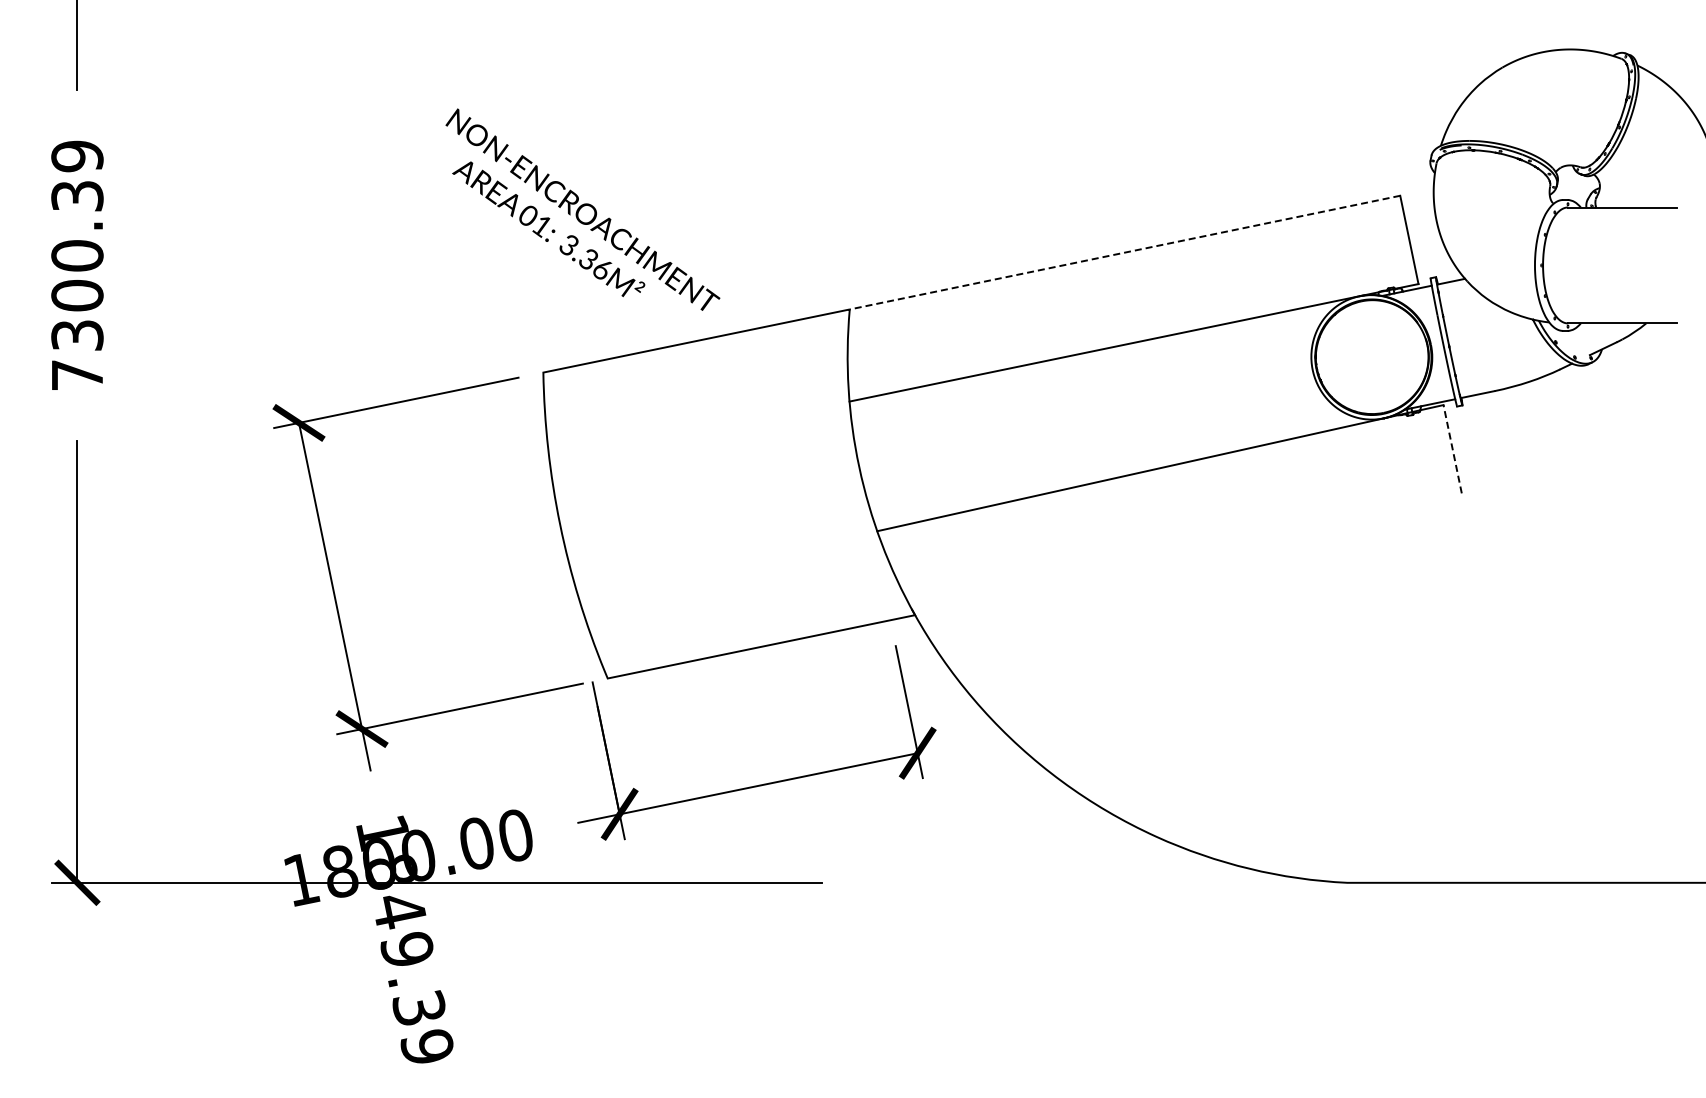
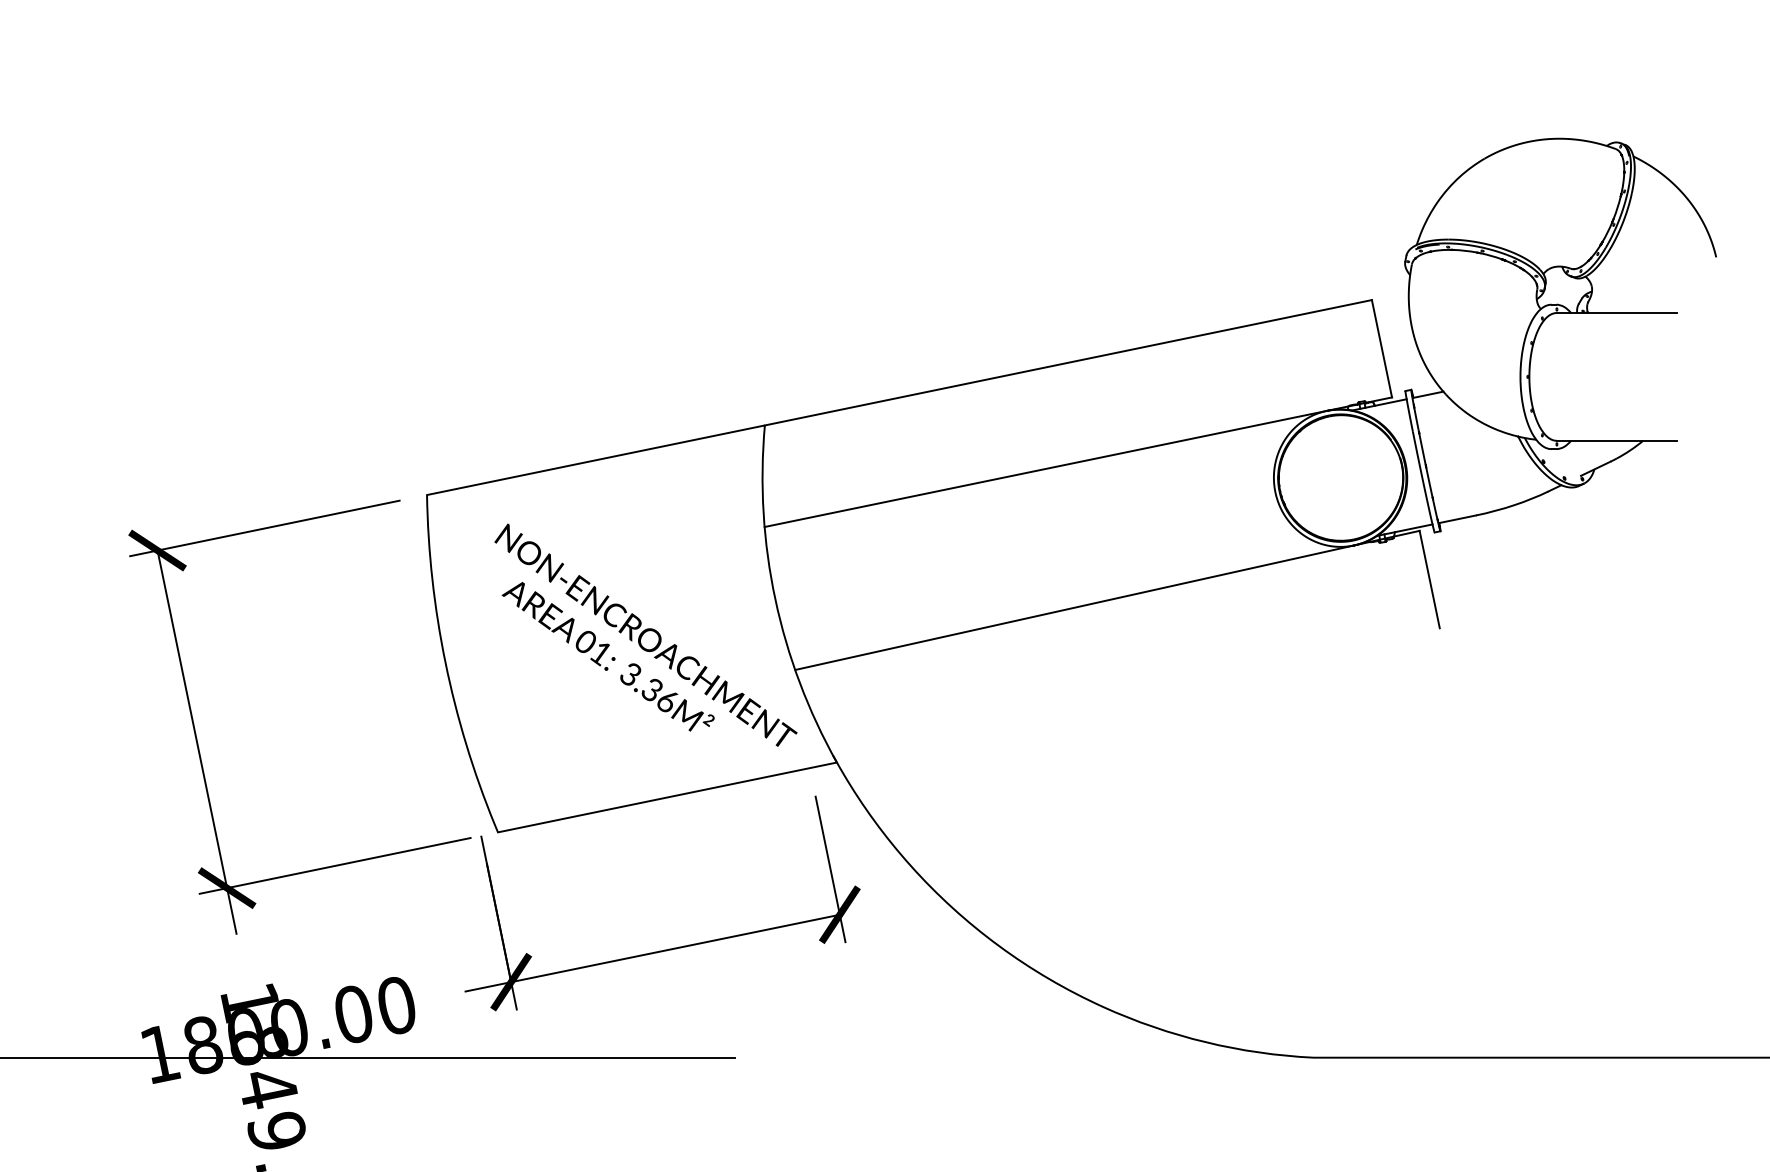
text: (582, 209) -> (645, 634), moved
line: (1124, 252) -> (1067, 362), dashed -> solid
line: (1452, 448) -> (1429, 578), dashed -> solid

